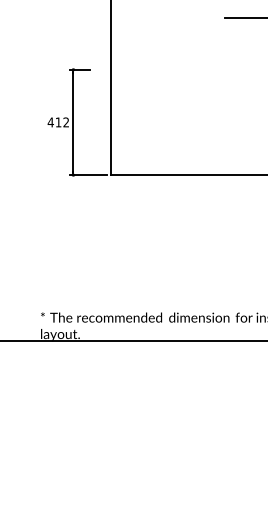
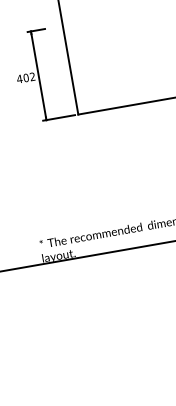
text: (58, 122) -> (26, 78), 412 -> 402

